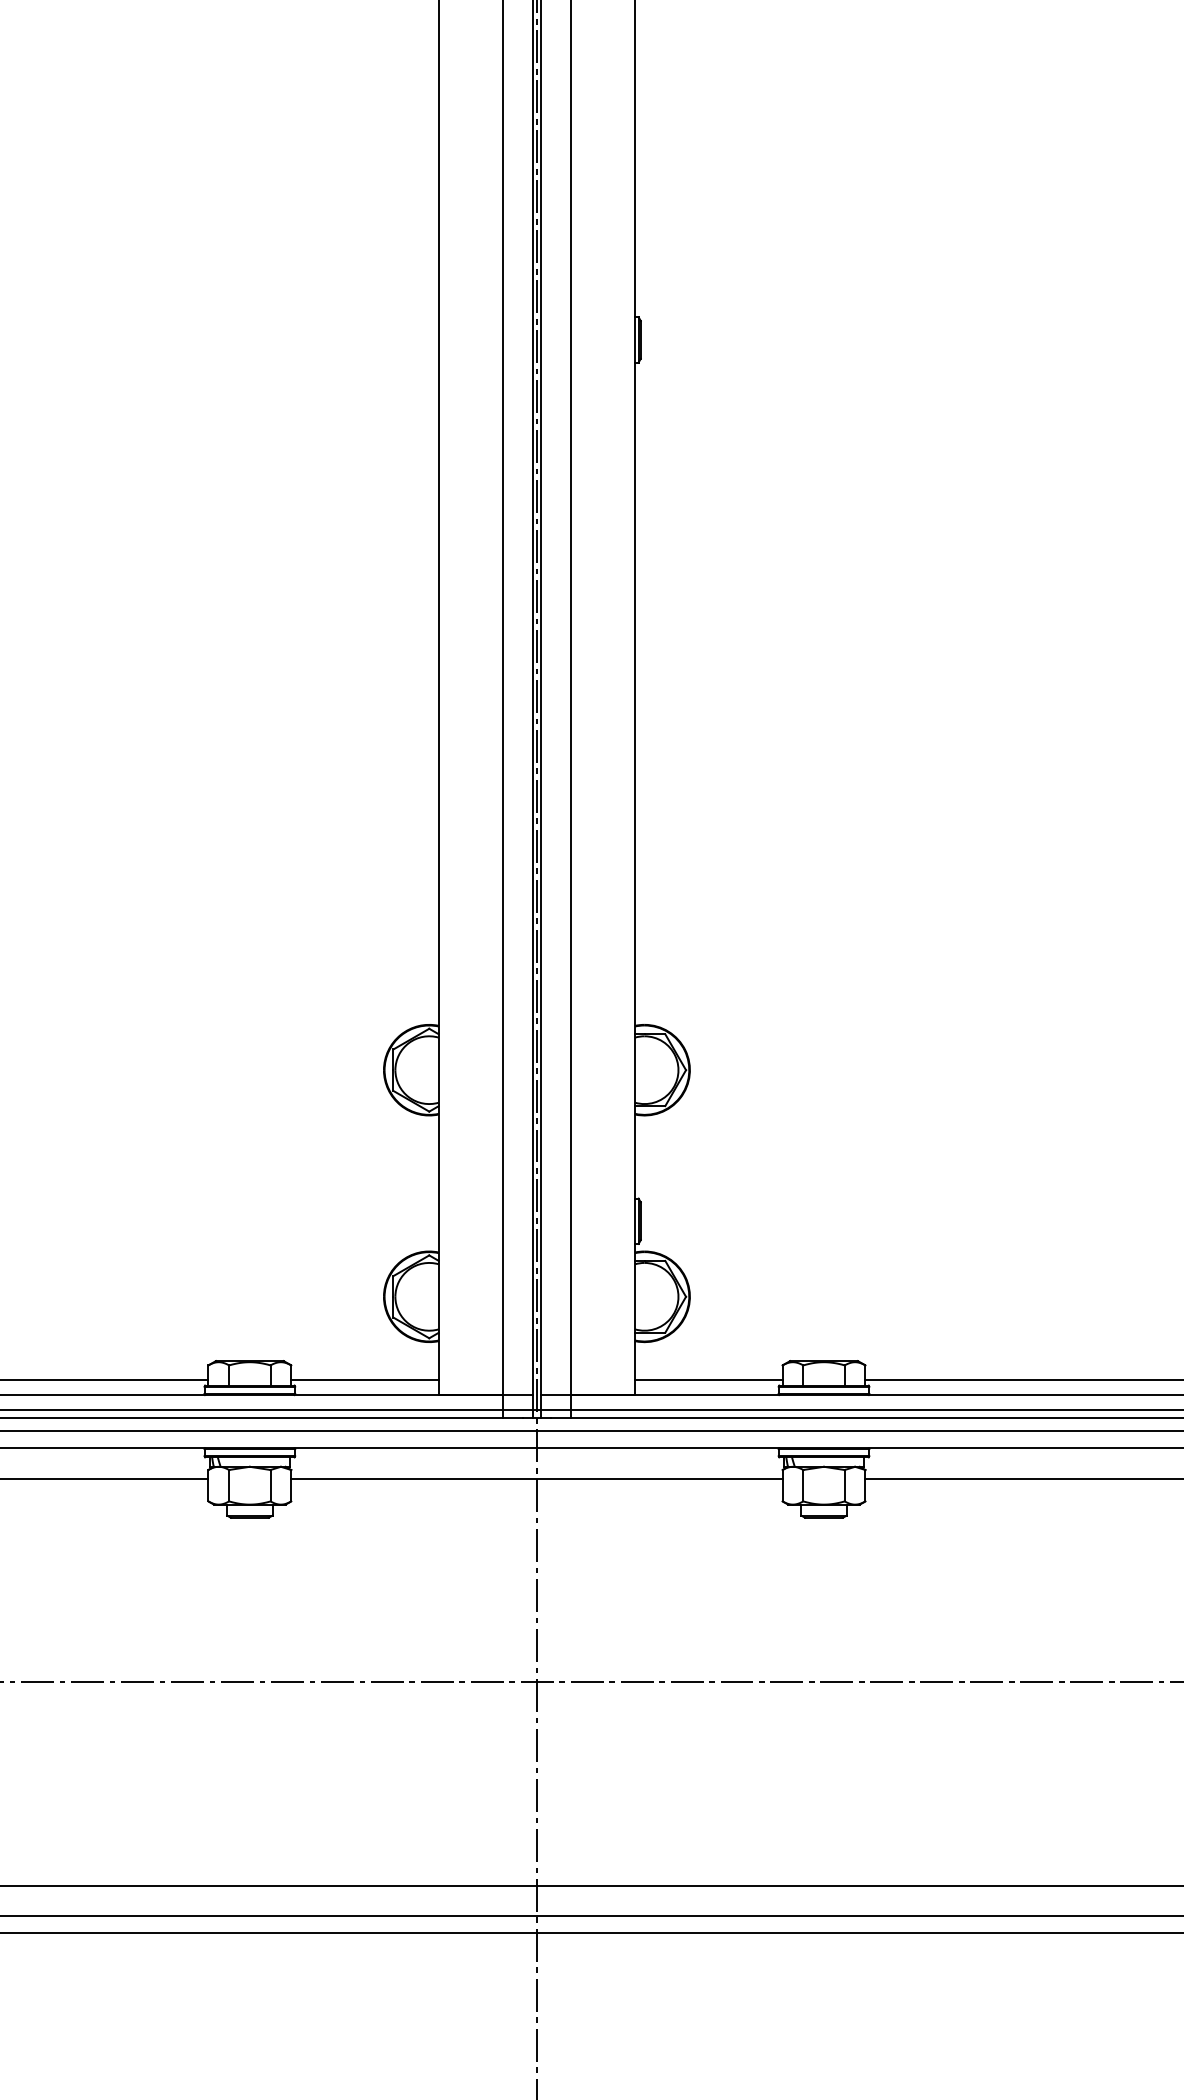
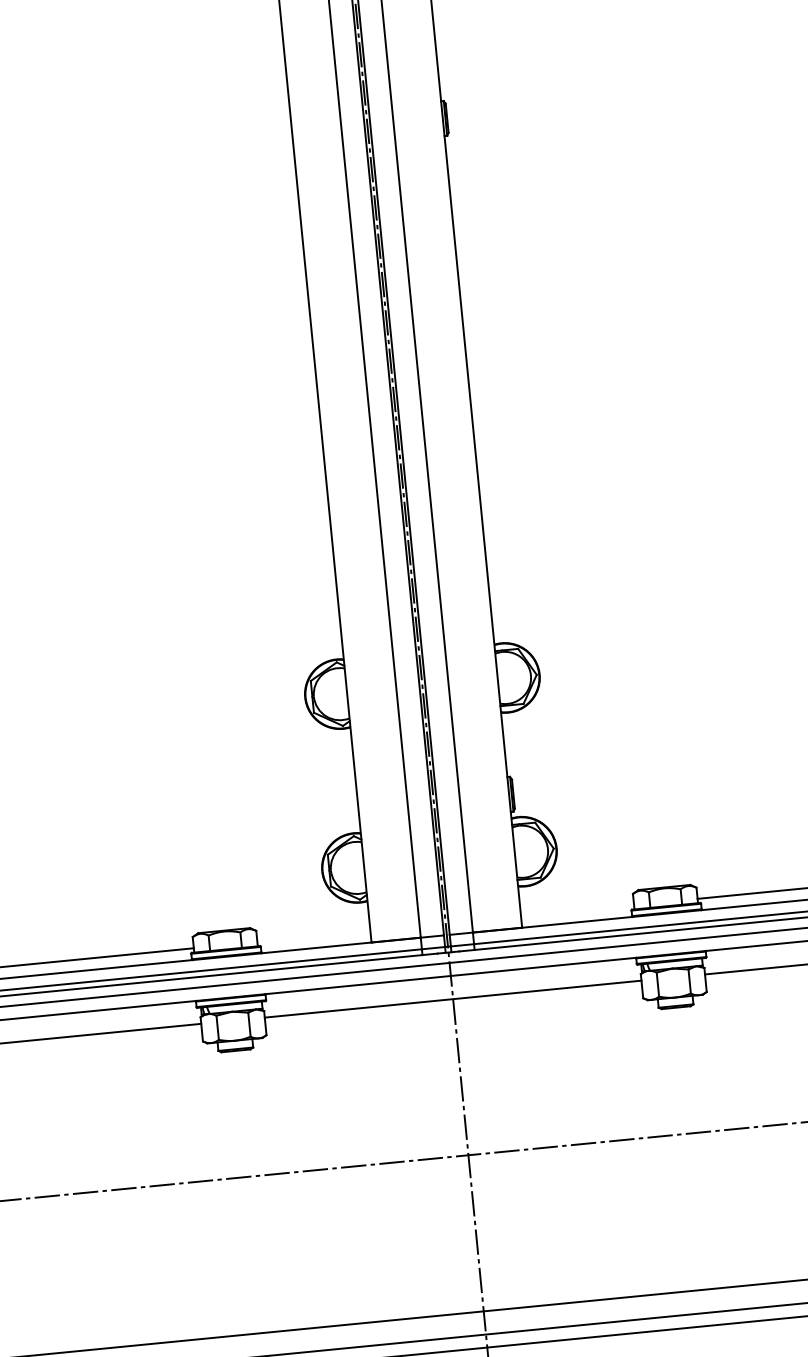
line: (364, 1379) -> (313, 936), removed
line: (708, 1379) -> (577, 910), removed

